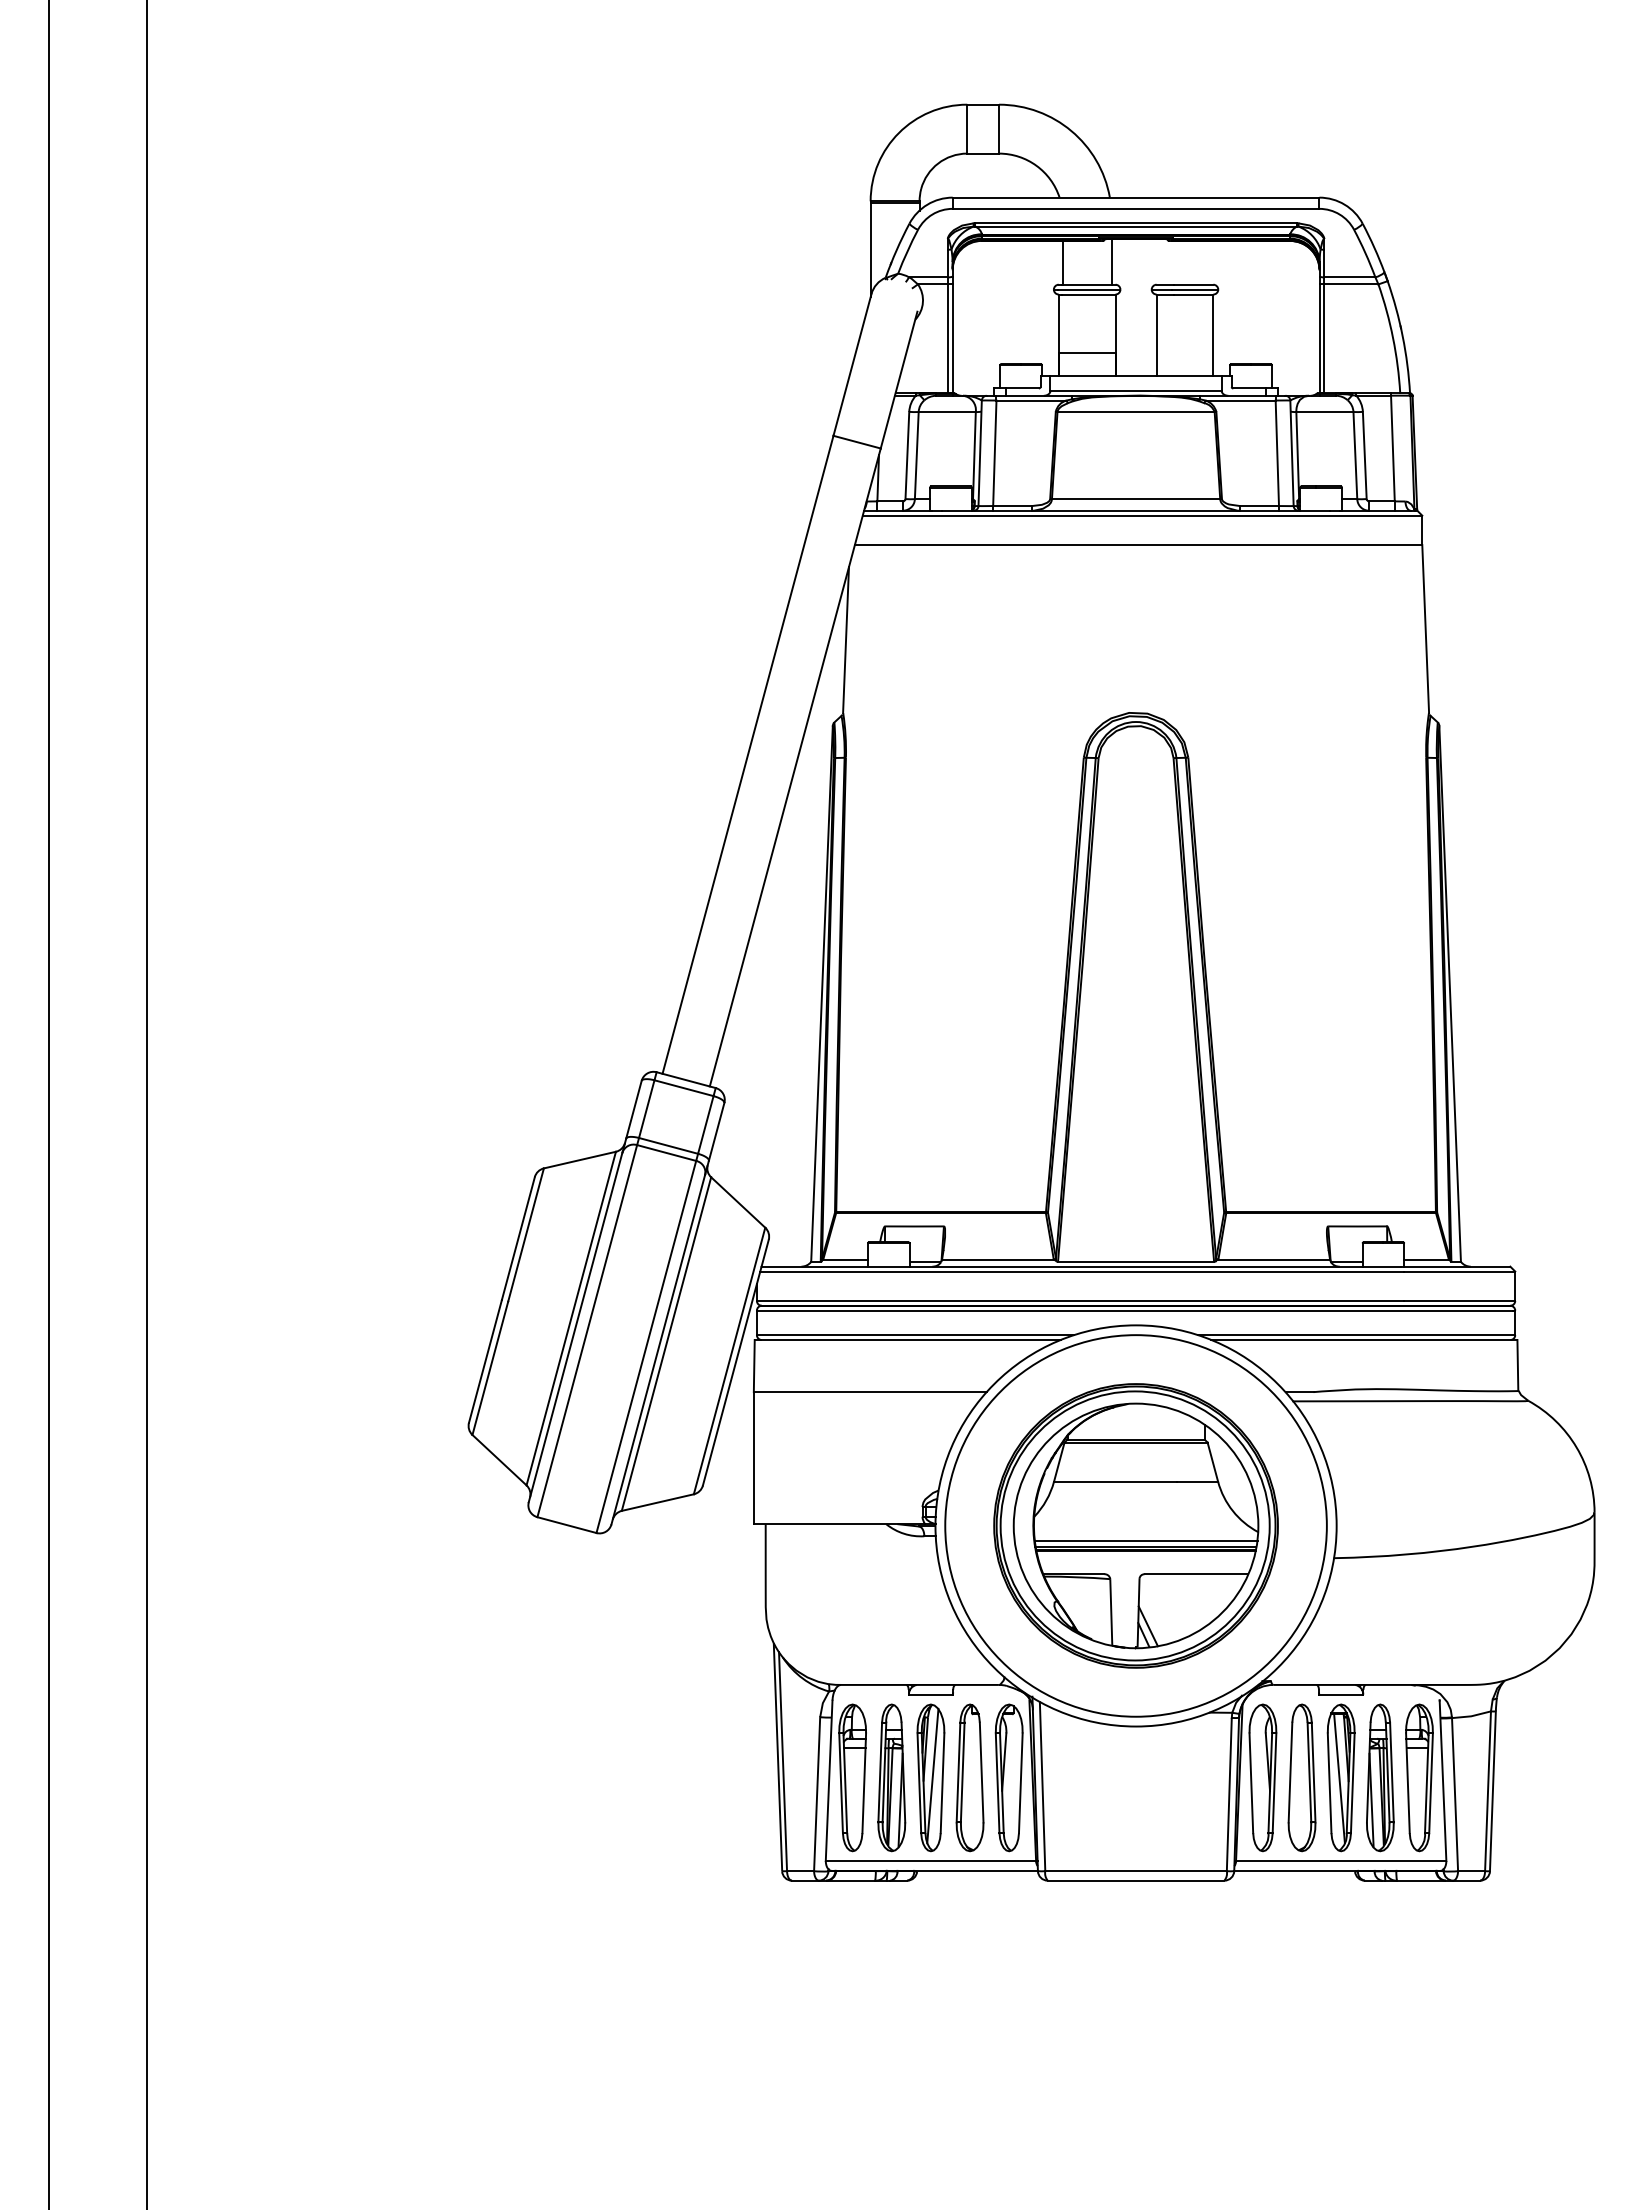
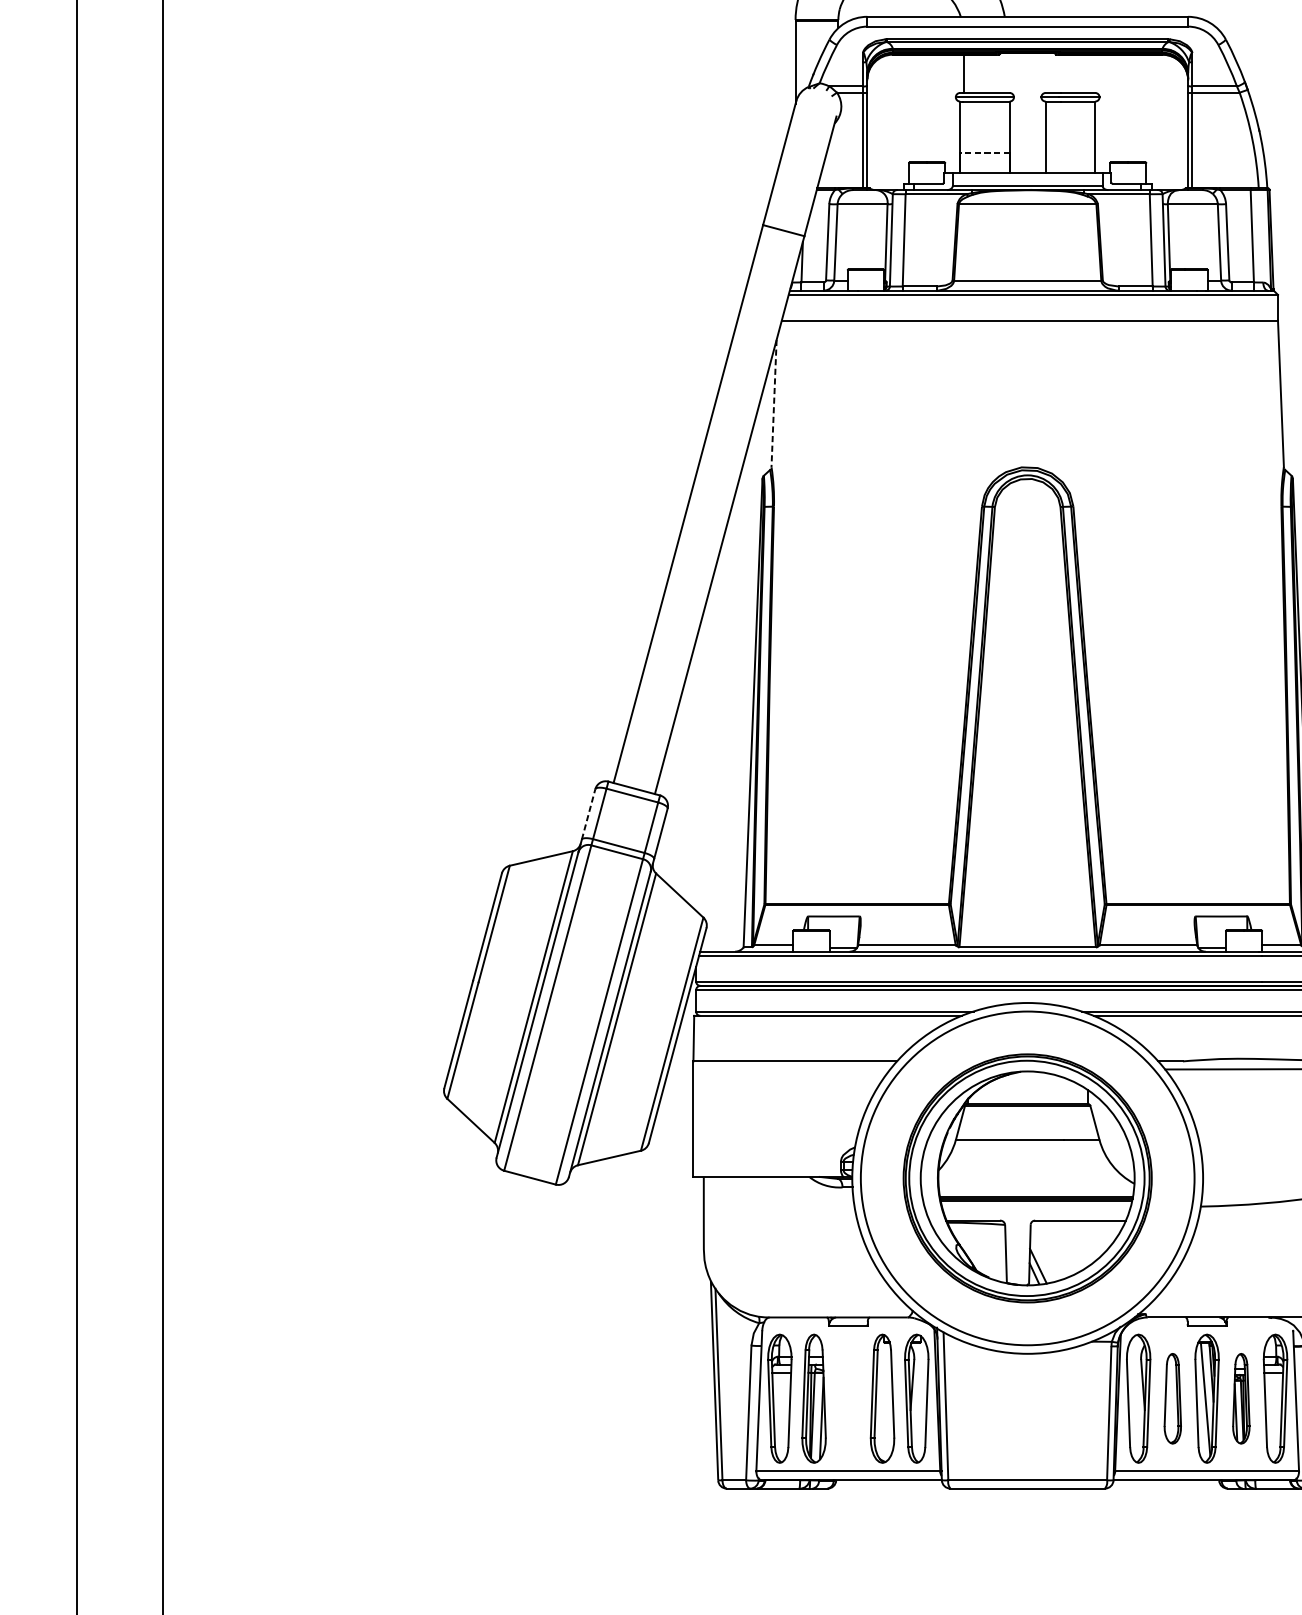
line: (1111, 261) -> (1006, 72), removed
line: (1086, 353) -> (984, 153), solid -> dashed
line: (846, 640) -> (774, 404), solid -> dashed
line: (633, 1109) -> (588, 814), solid -> dashed
line: (1145, 1540) -> (1035, 1191), removed
part: (930, 1777) -> (847, 1398), removed
part: (1301, 1777) -> (1172, 1398), size x0.7
part: (1380, 1777) -> (1241, 1398), size x0.7

